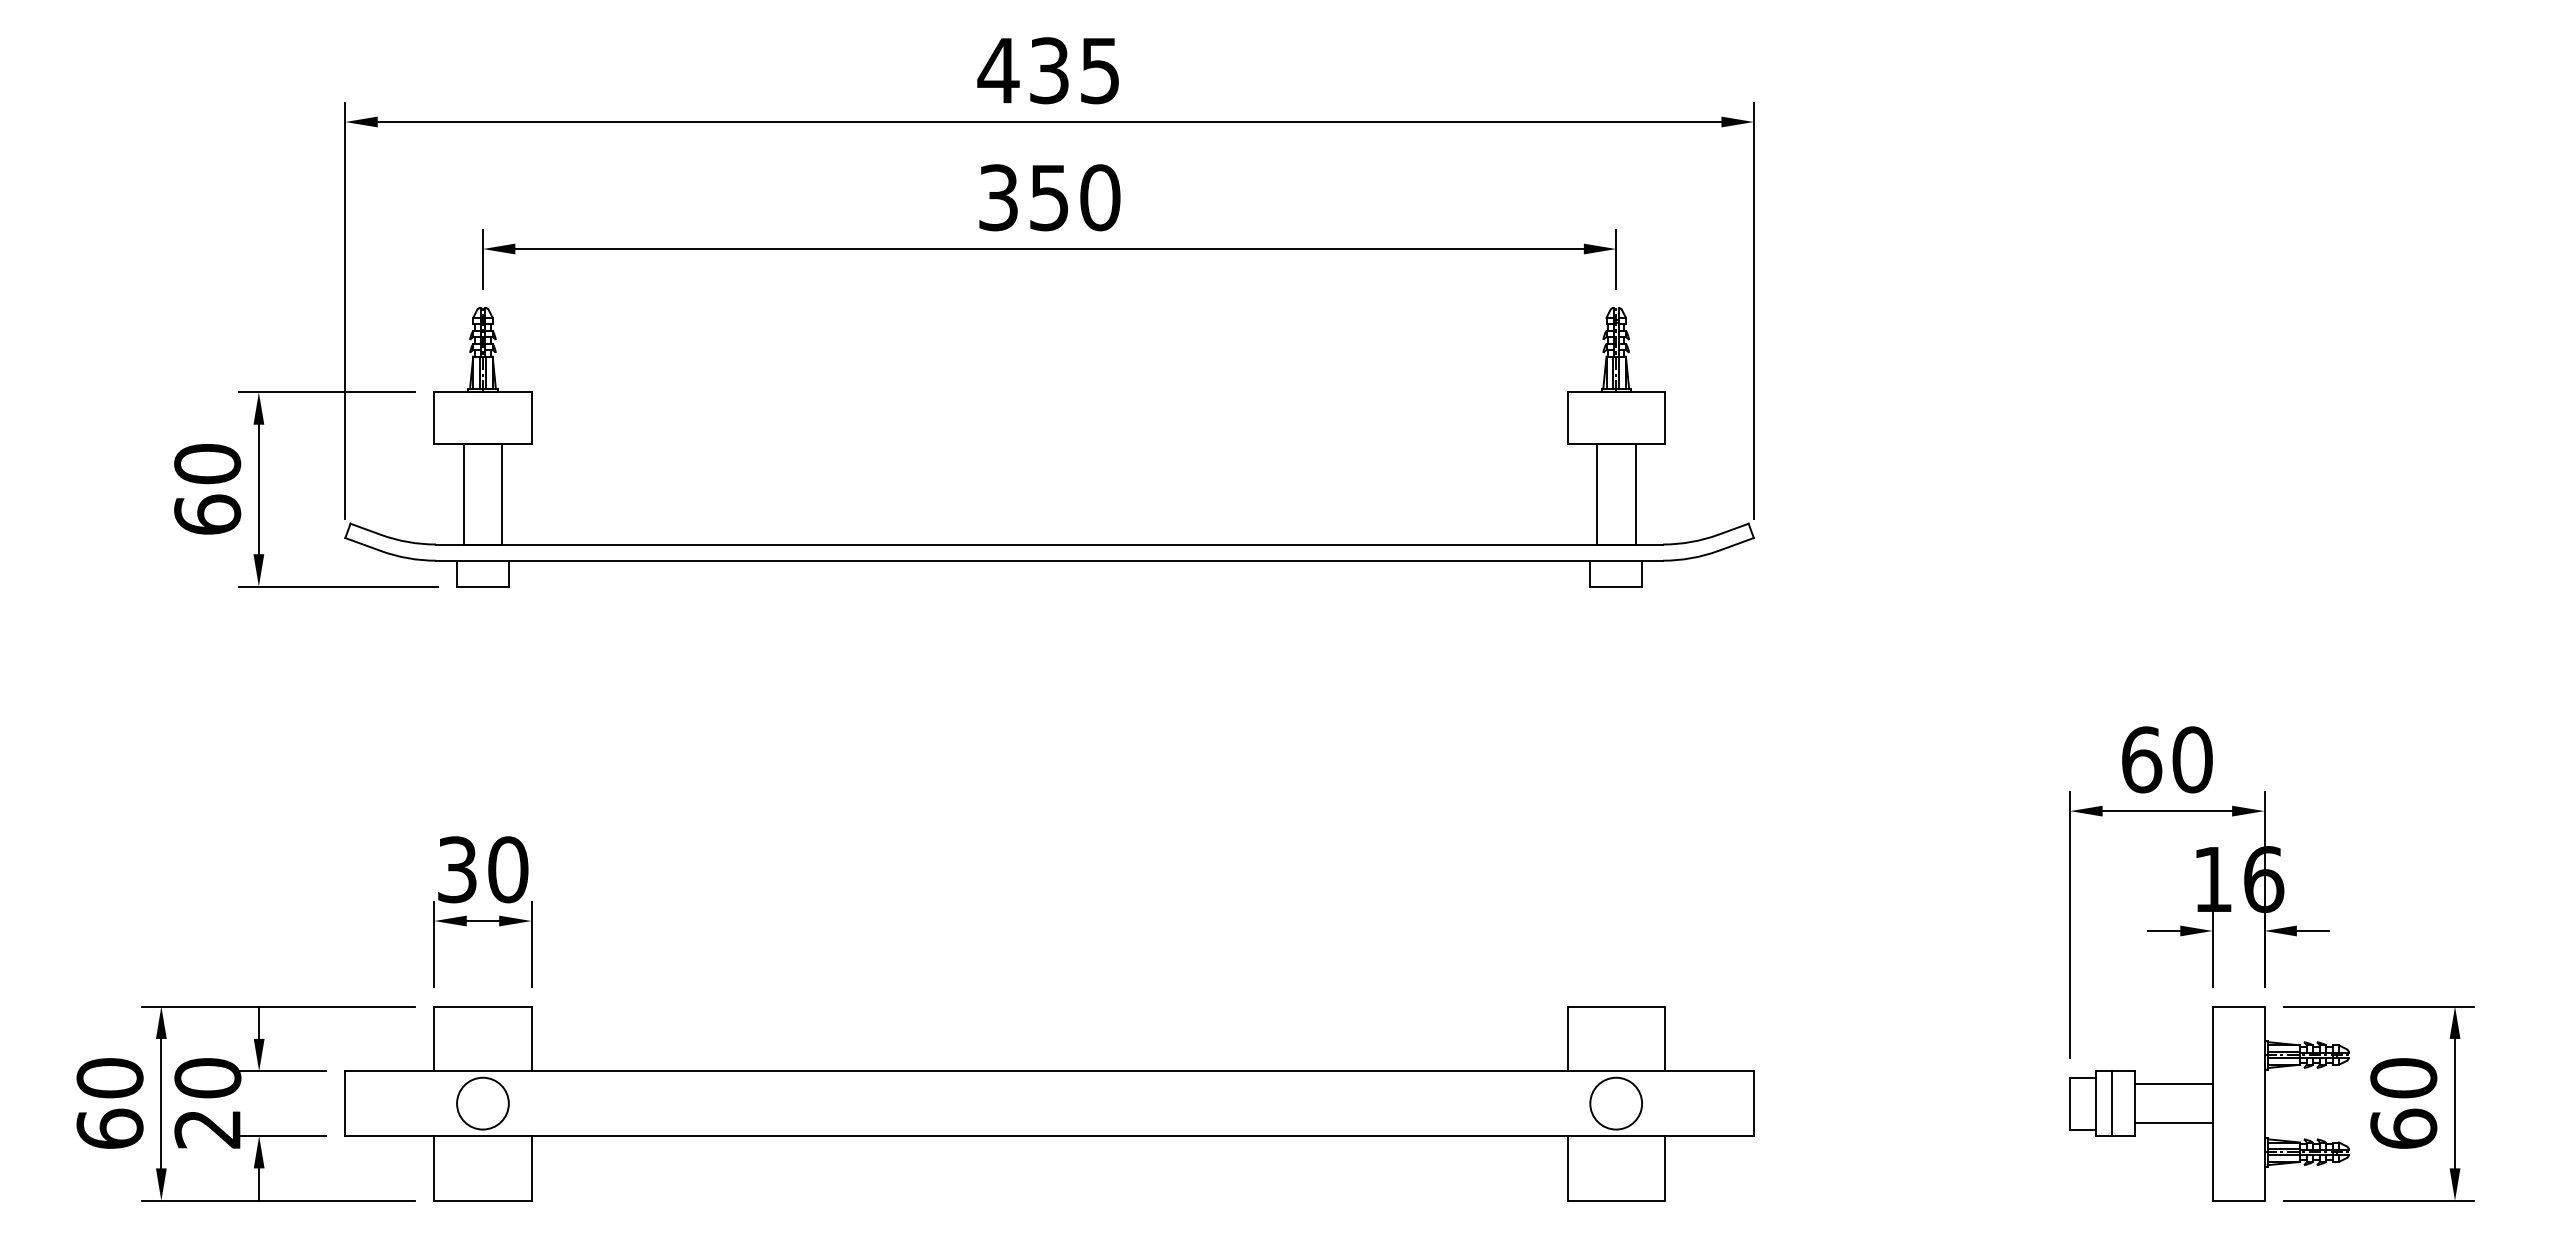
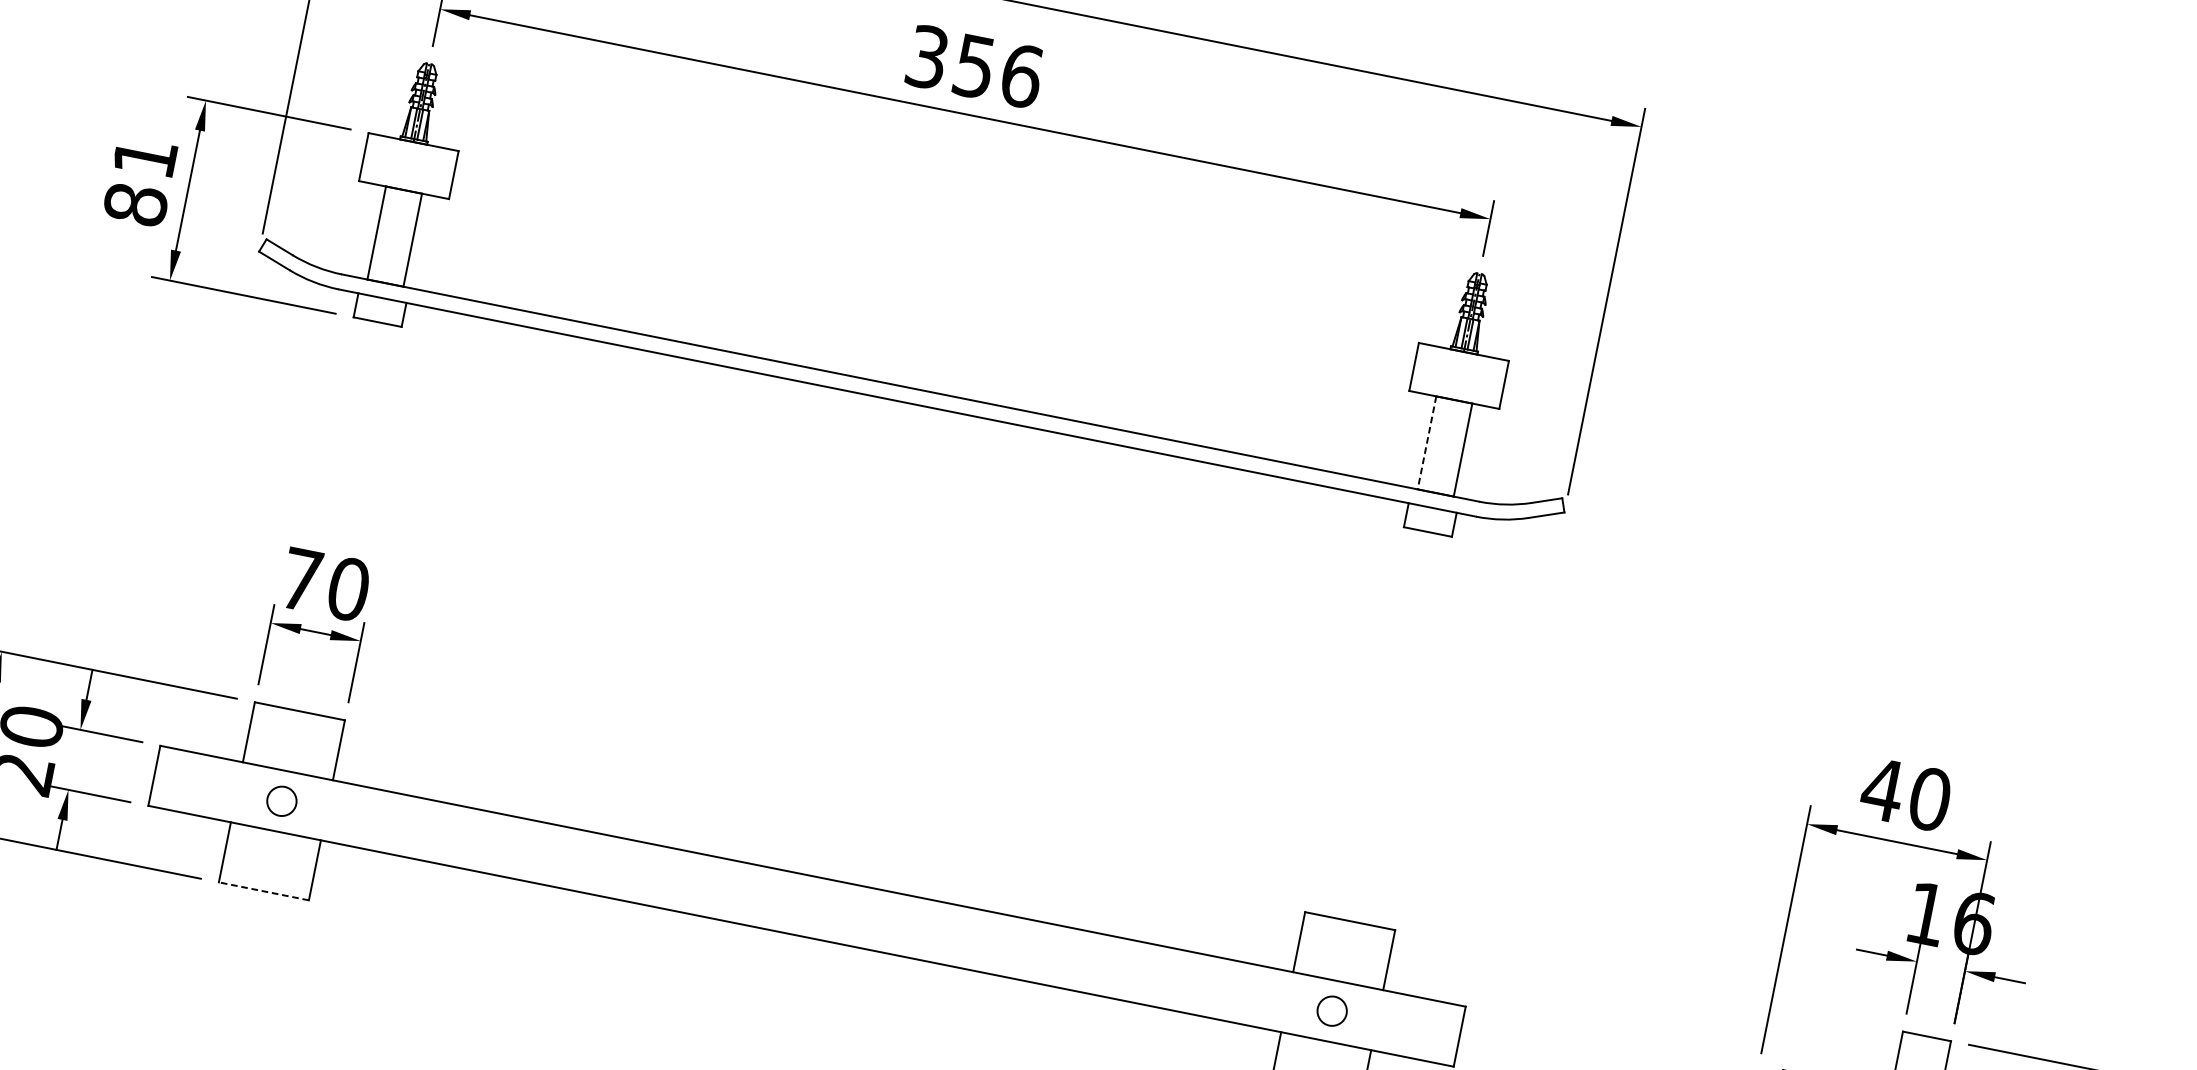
text: (1100, 197) -> (1022, 75), 350 -> 356
text: (207, 489) -> (140, 181), 60 -> 81
line: (1596, 494) -> (1426, 442), solid -> dashed
text: (2141, 759) -> (1882, 789), 60 -> 40
text: (457, 869) -> (301, 579), 30 -> 70
circle: (482, 1103) -> (281, 801), size x0.6
circle: (1616, 1103) -> (1332, 1011), size x0.6
line: (482, 1200) -> (263, 890), solid -> dashed

